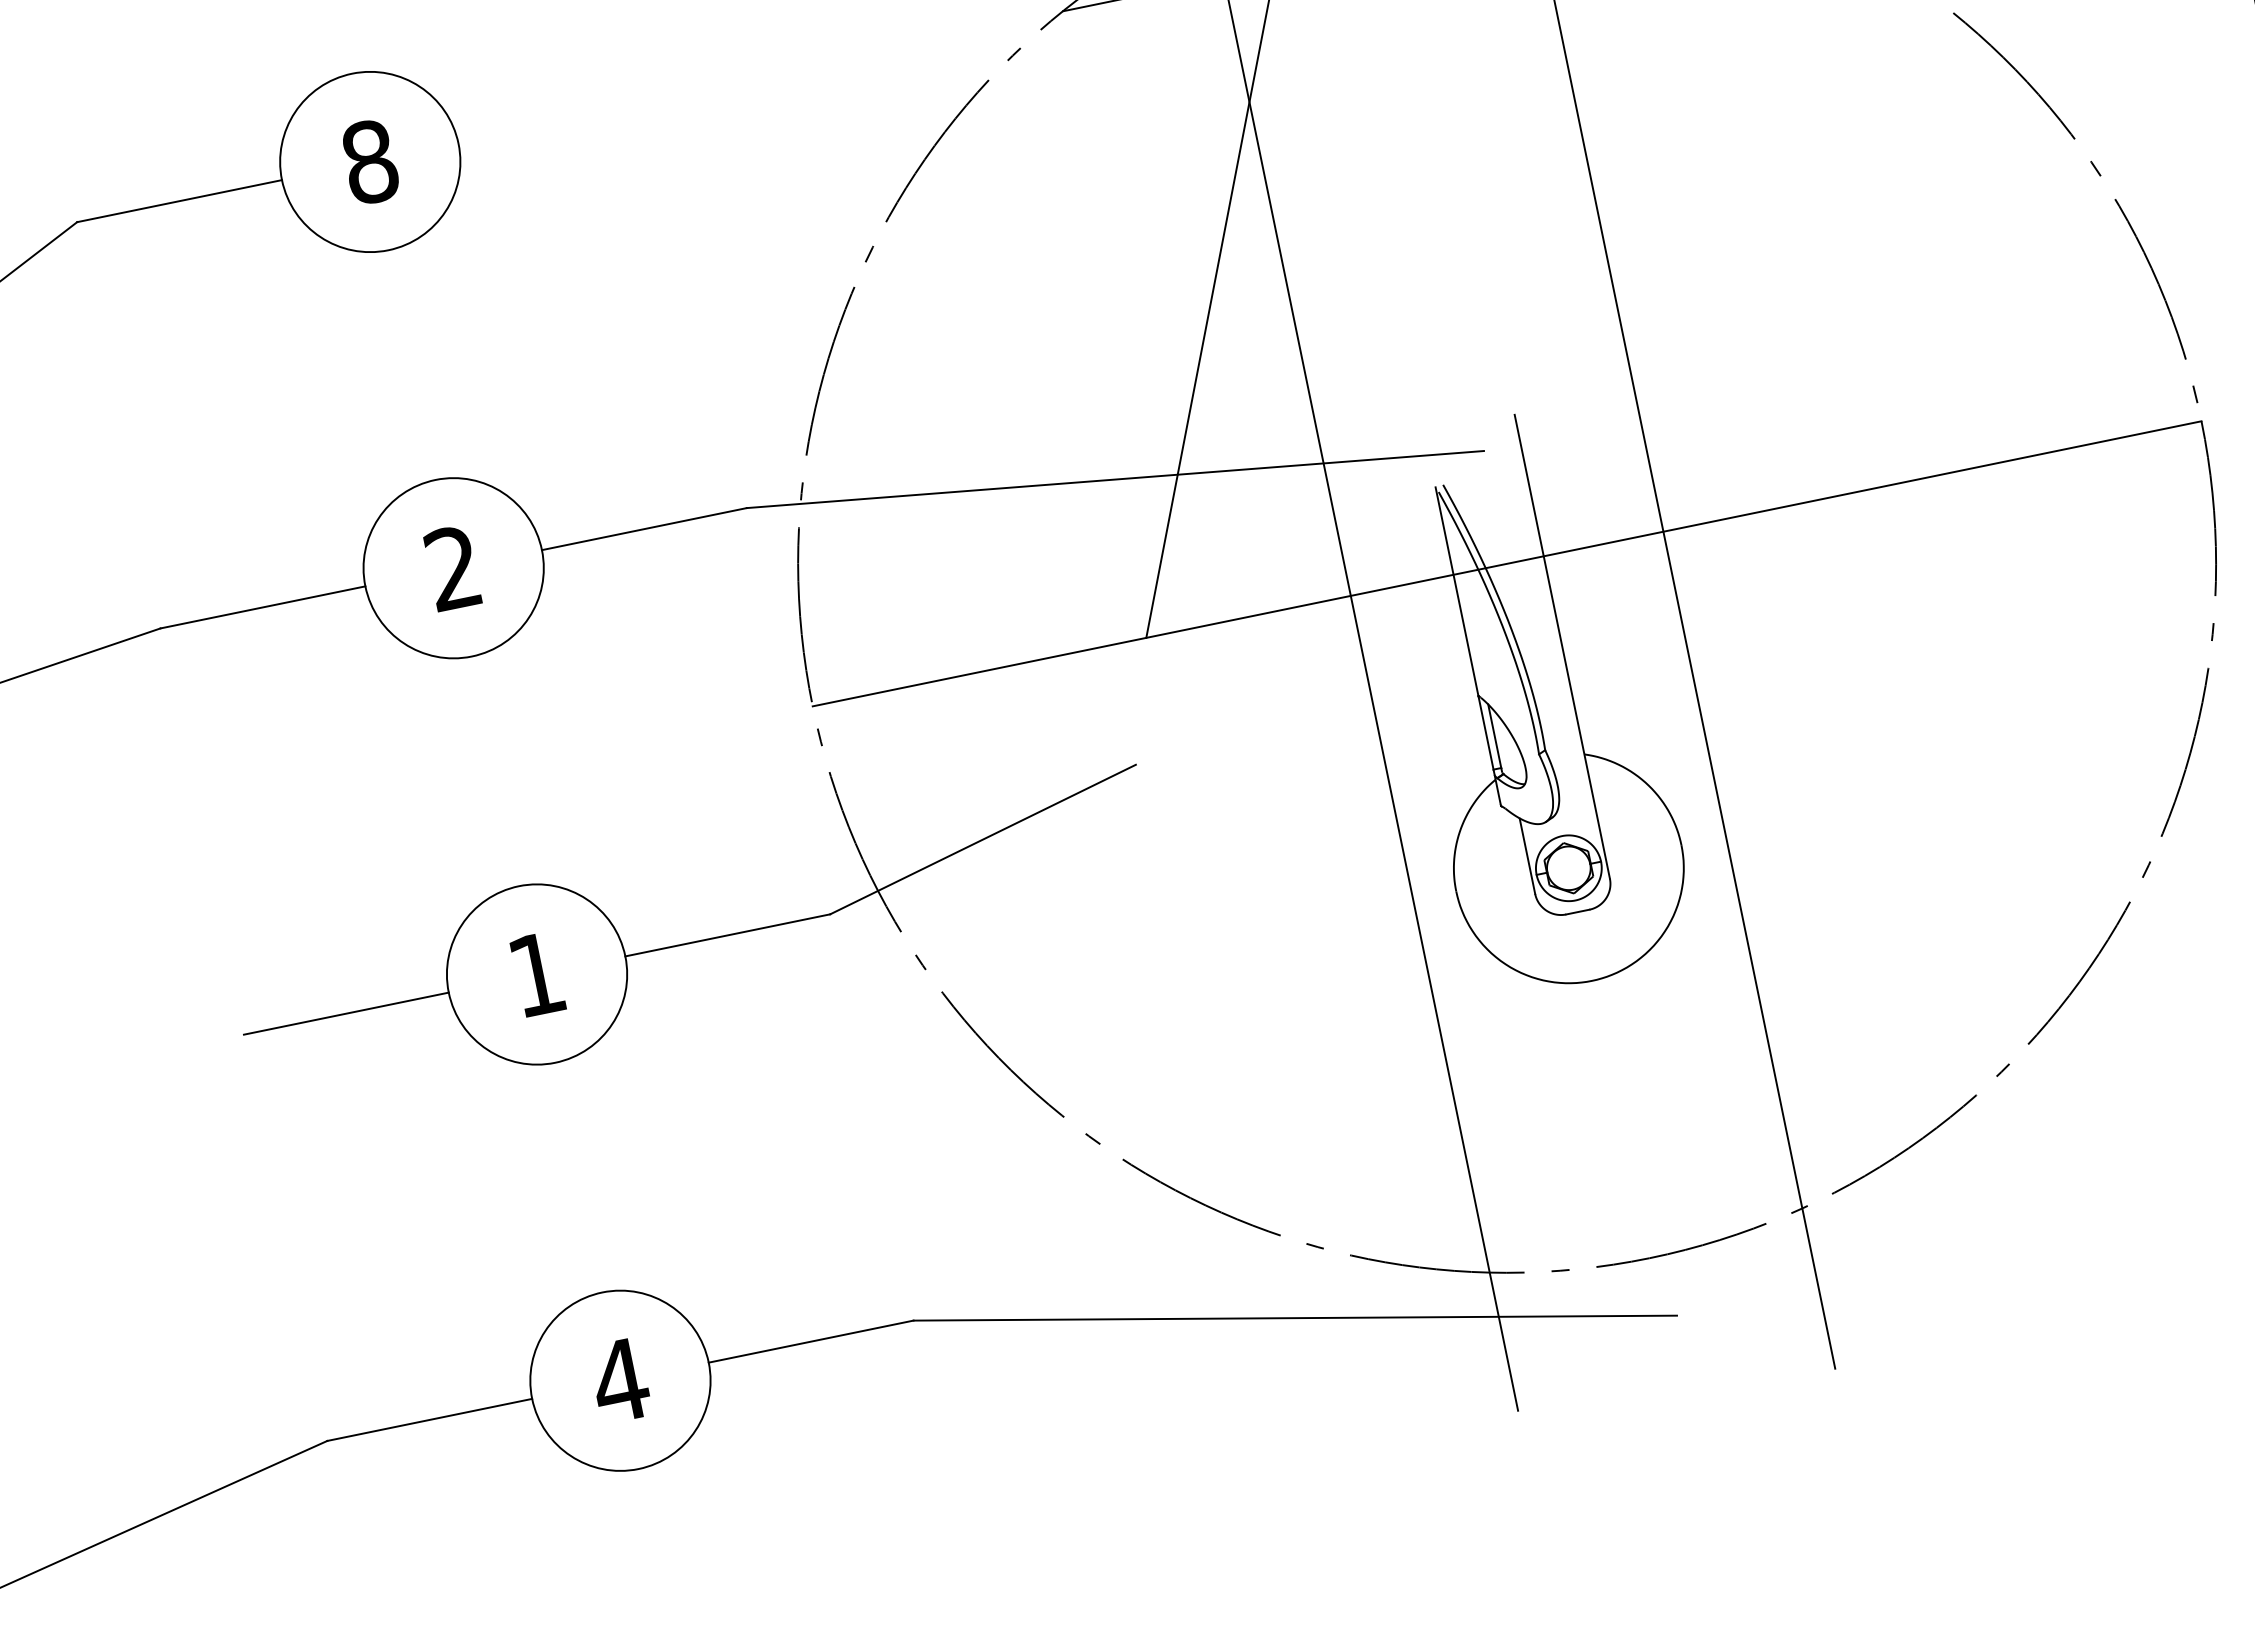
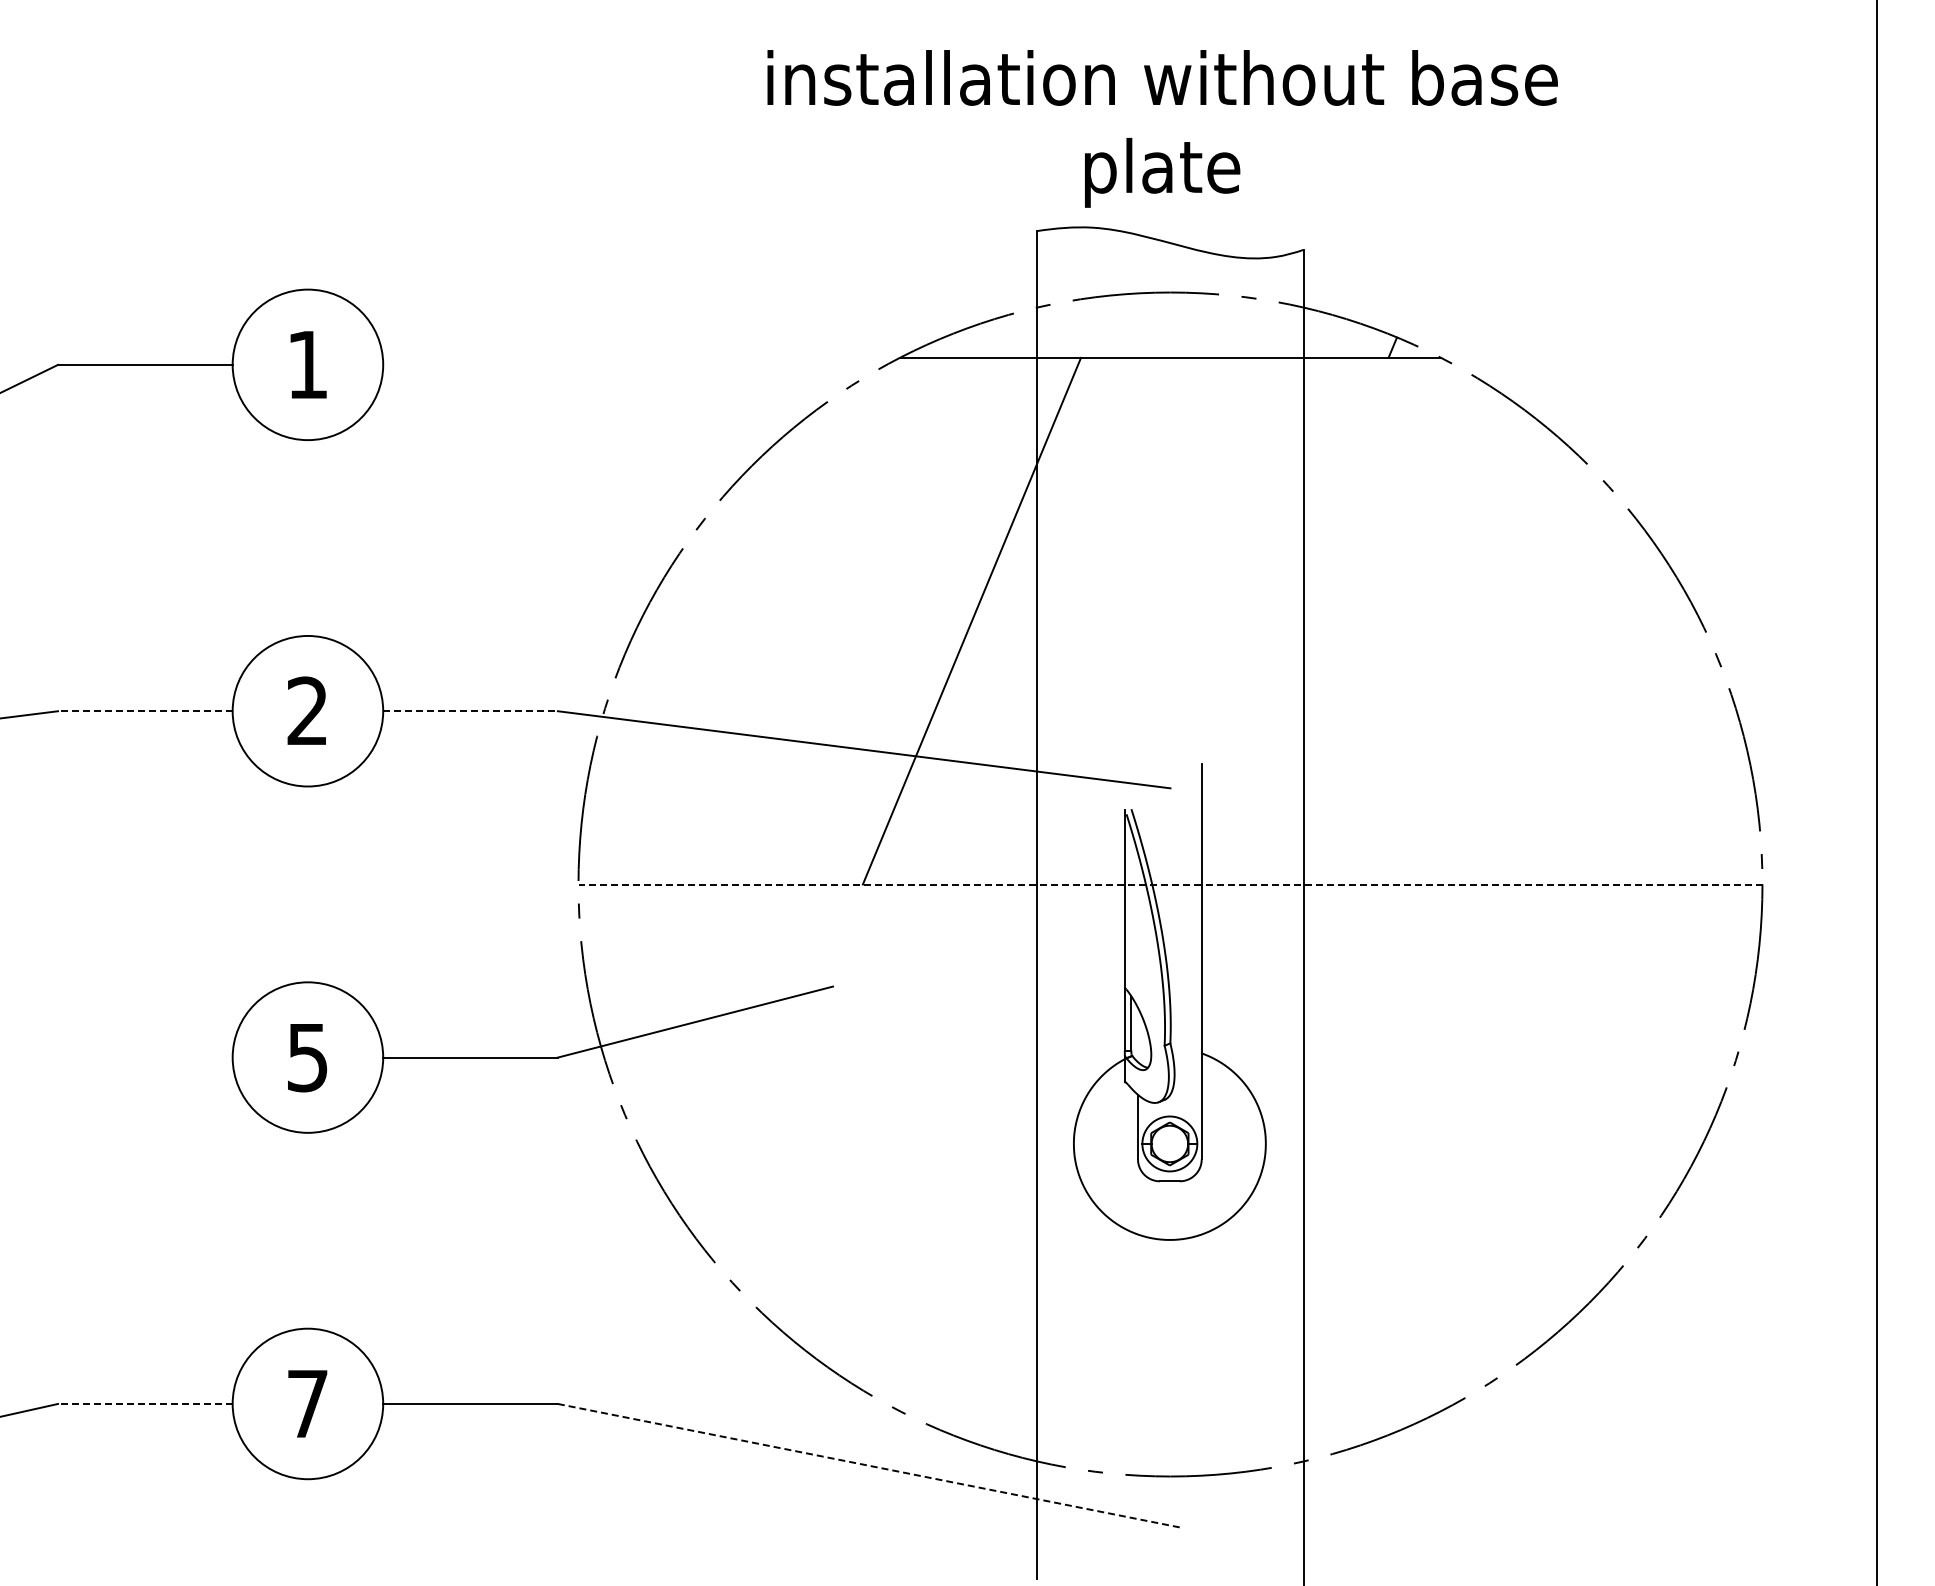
text: (369, 161) -> (307, 364), 8 -> 1
line: (645, 529) -> (471, 711), solid -> dashed
line: (1507, 563) -> (1170, 884), solid -> dashed
line: (262, 607) -> (144, 711), solid -> dashed
text: (536, 975) -> (307, 1058), 1 -> 5
line: (346, 1013) -> (145, 1057), removed
line: (1295, 1318) -> (870, 1466), solid -> dashed
text: (619, 1380) -> (307, 1403), 4 -> 7
line: (428, 1419) -> (144, 1403), solid -> dashed

